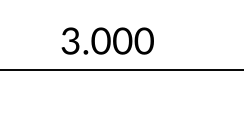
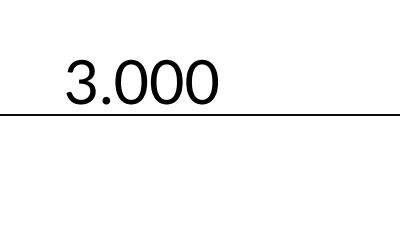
text: (107, 40) -> (141, 81), moved

